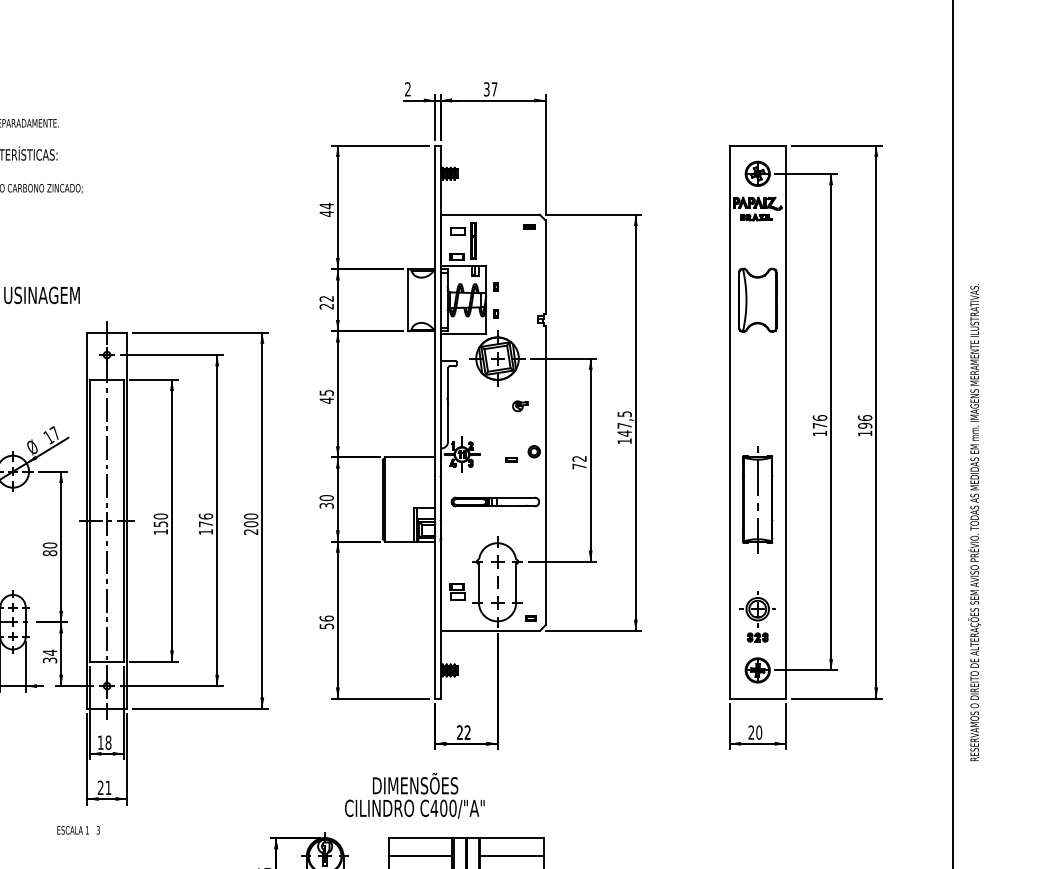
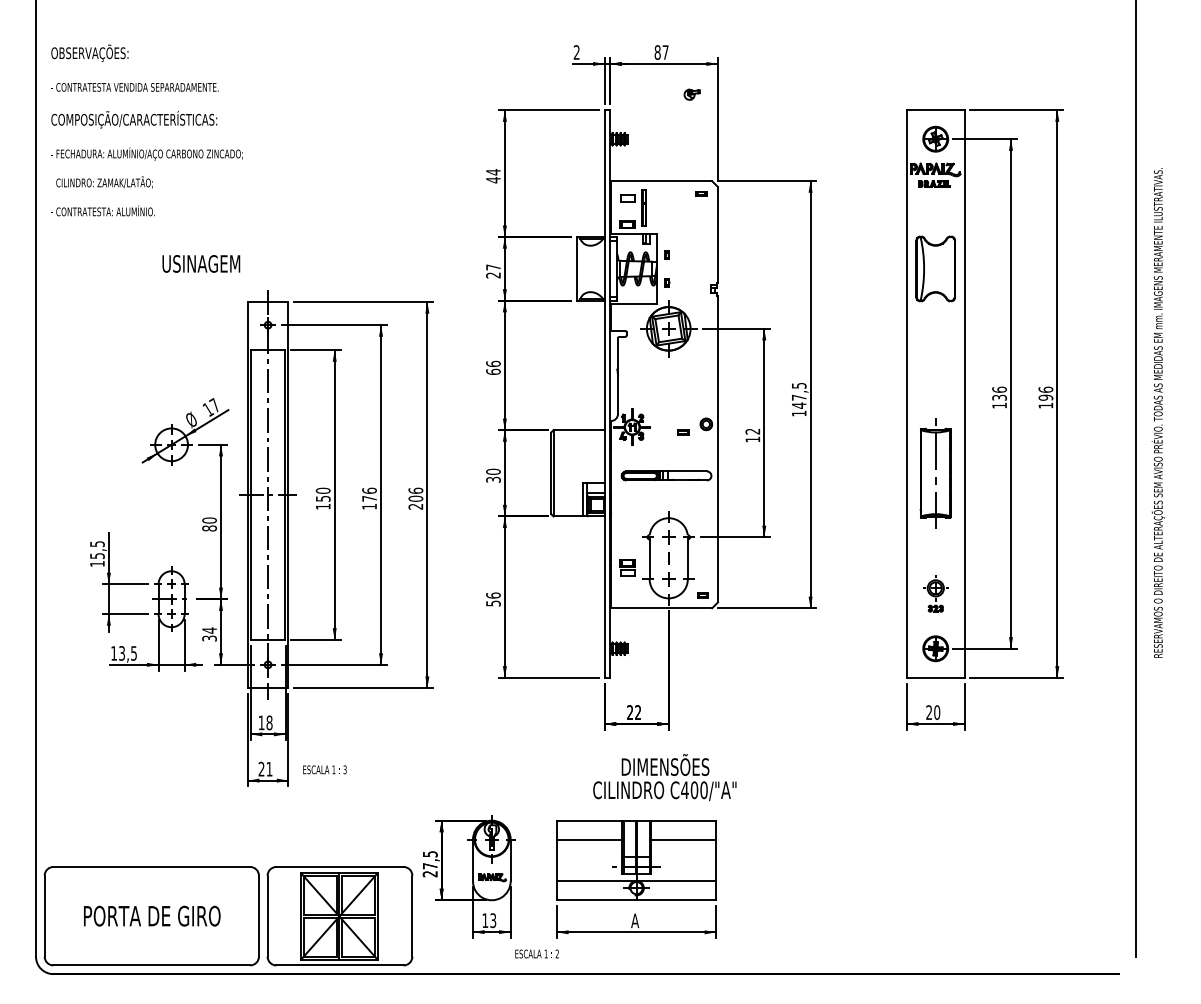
text: (486, 89) -> (657, 52), 37 -> 87
text: (326, 298) -> (493, 267), 22 -> 27
text: (326, 396) -> (493, 367), 45 -> 66
part: (519, 406) -> (691, 94), moved
text: (819, 425) -> (999, 397), 176 -> 136
text: (579, 466) -> (752, 439), 72 -> 12
text: (250, 516) -> (415, 490), 200 -> 206
text: (973, 522) -> (1157, 412), moved
part: (757, 616) -> (935, 593), size x0.7
text: (414, 795) -> (664, 777), moved
text: (78, 830) -> (324, 769), moved

